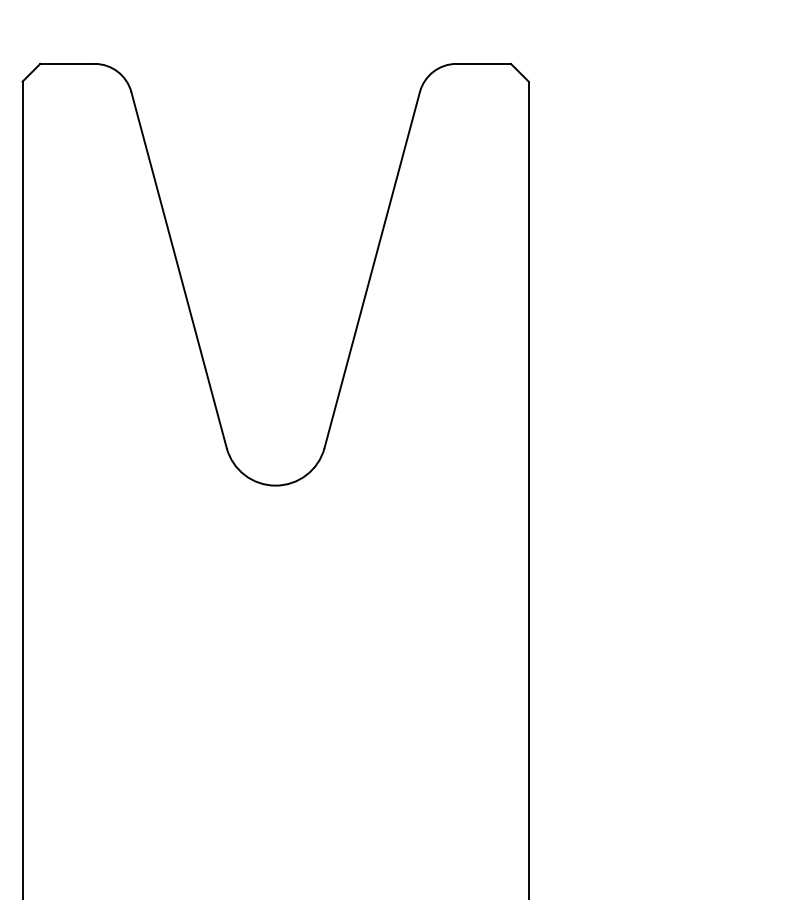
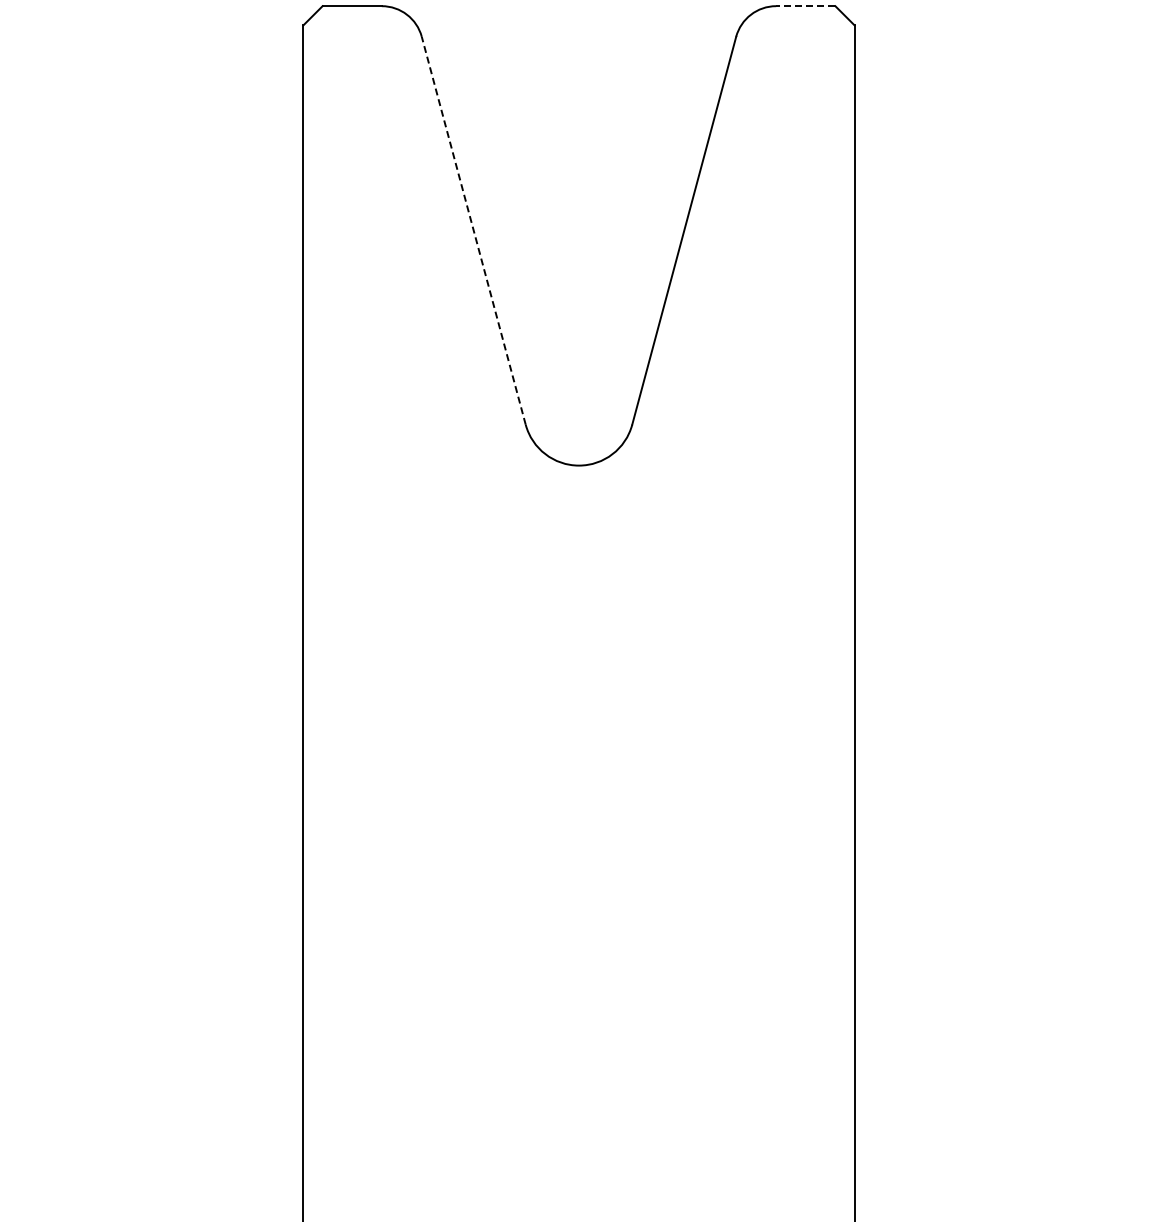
line: (483, 64) -> (805, 6), solid -> dashed
line: (178, 269) -> (473, 230), solid -> dashed

